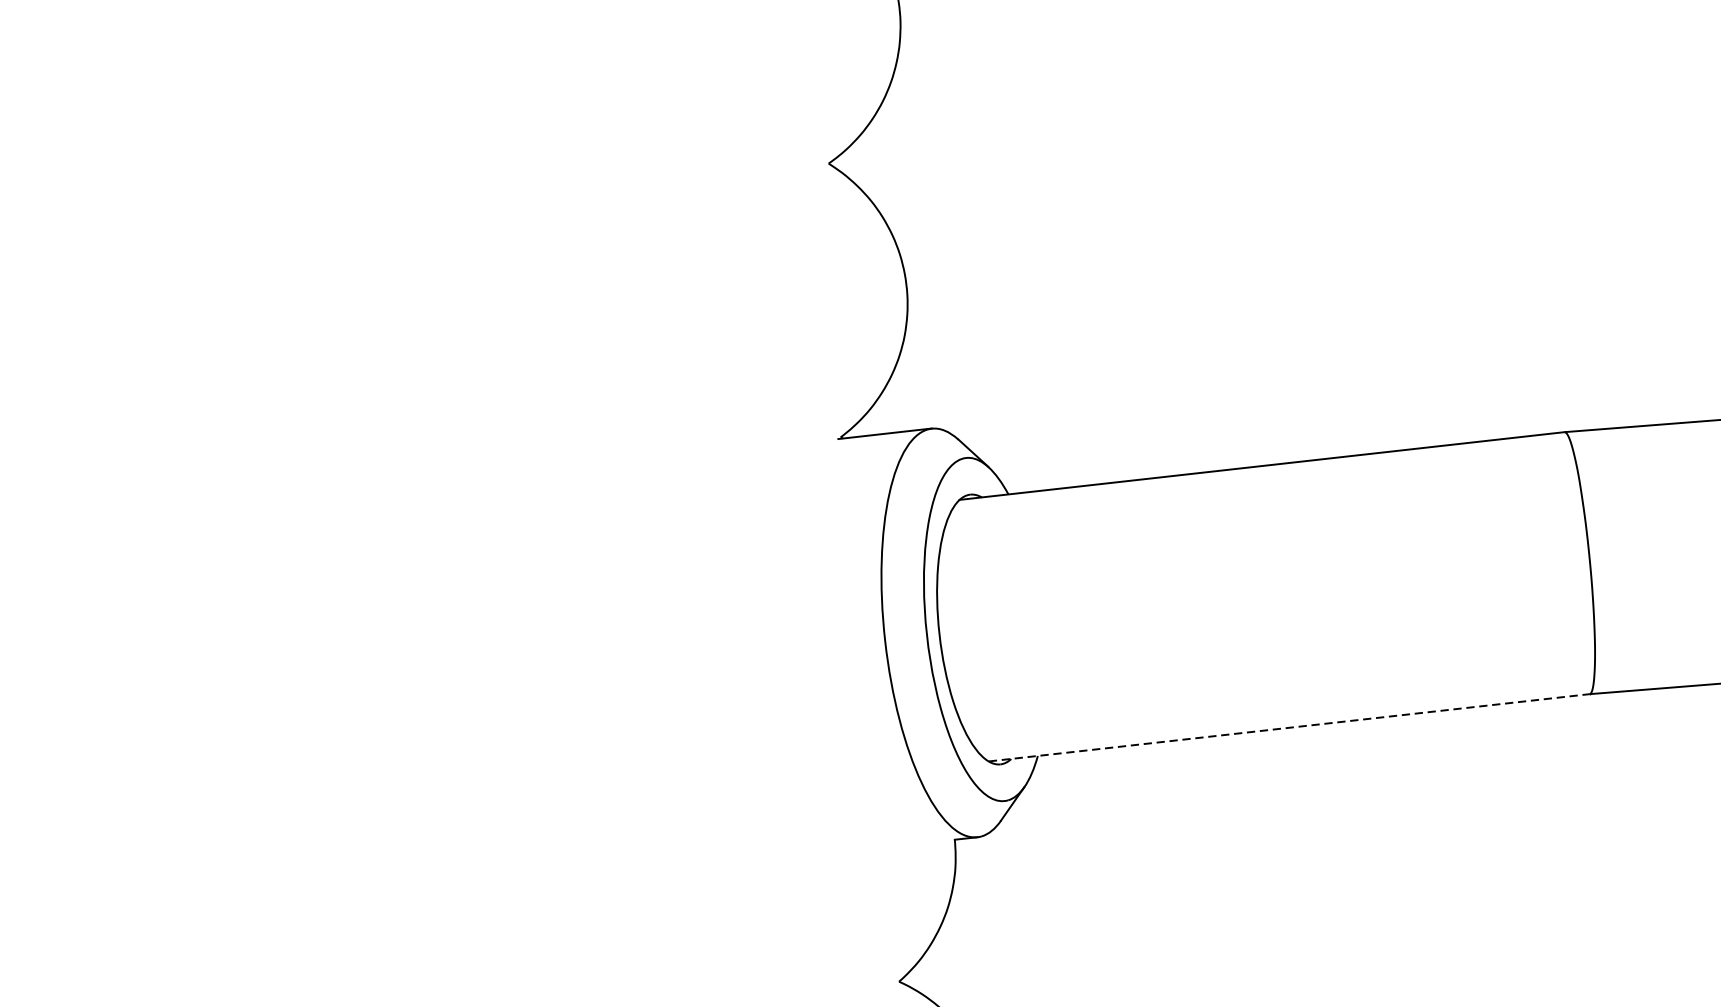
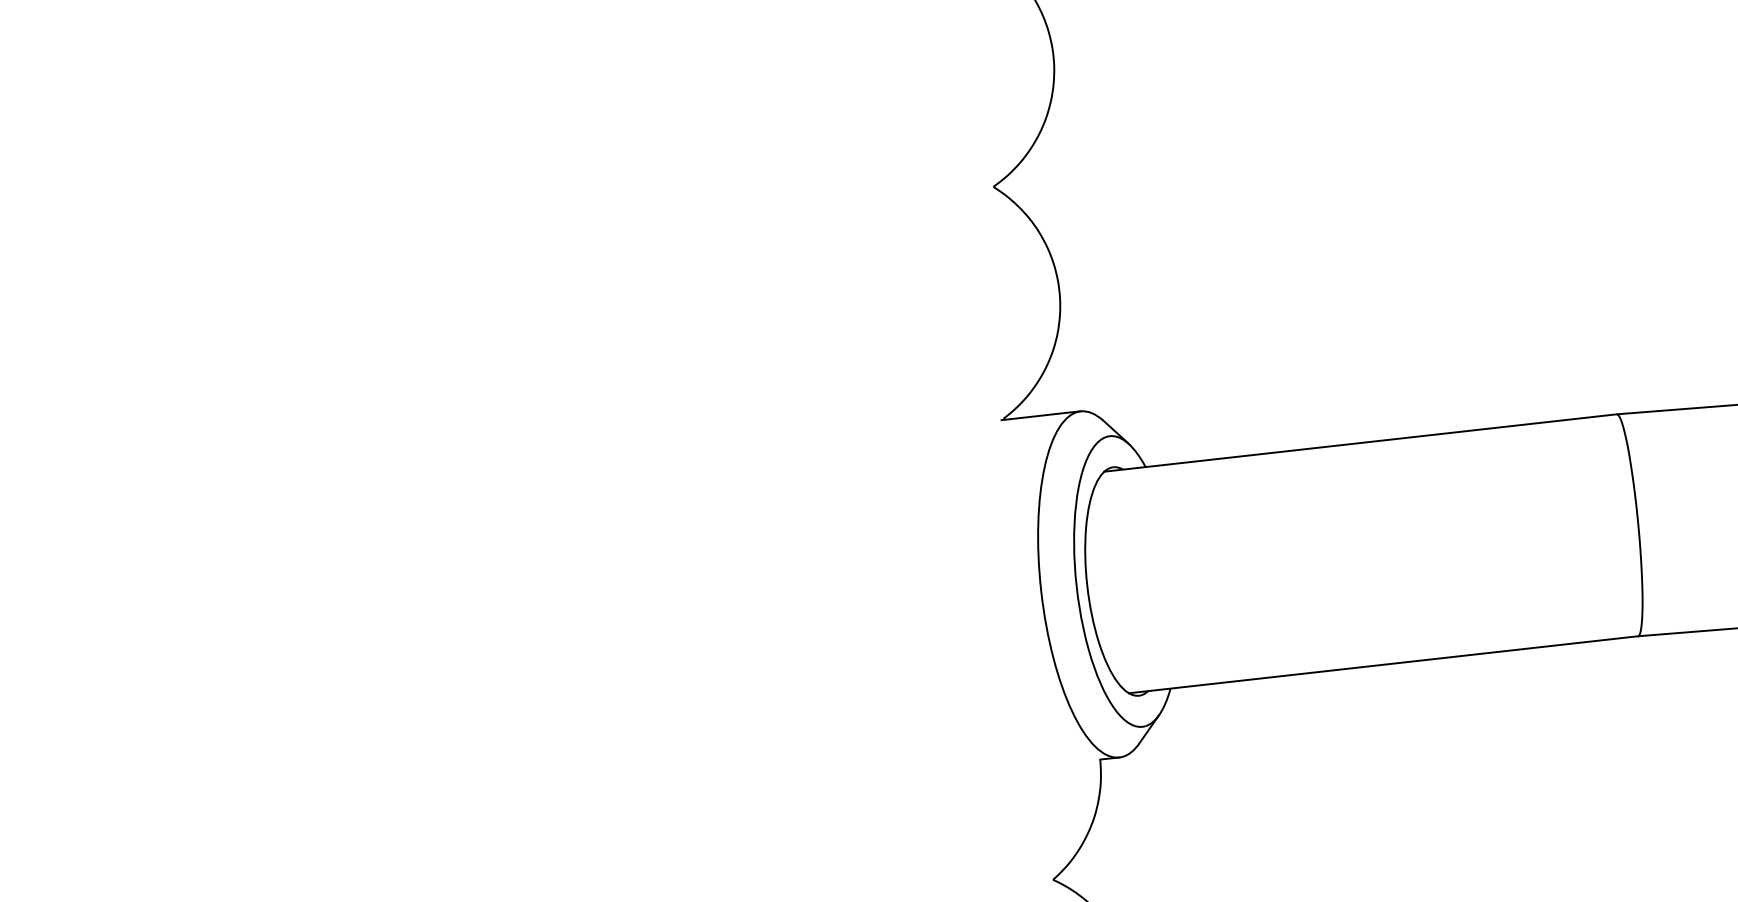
line: (1289, 727) -> (1383, 664), dashed -> solid

